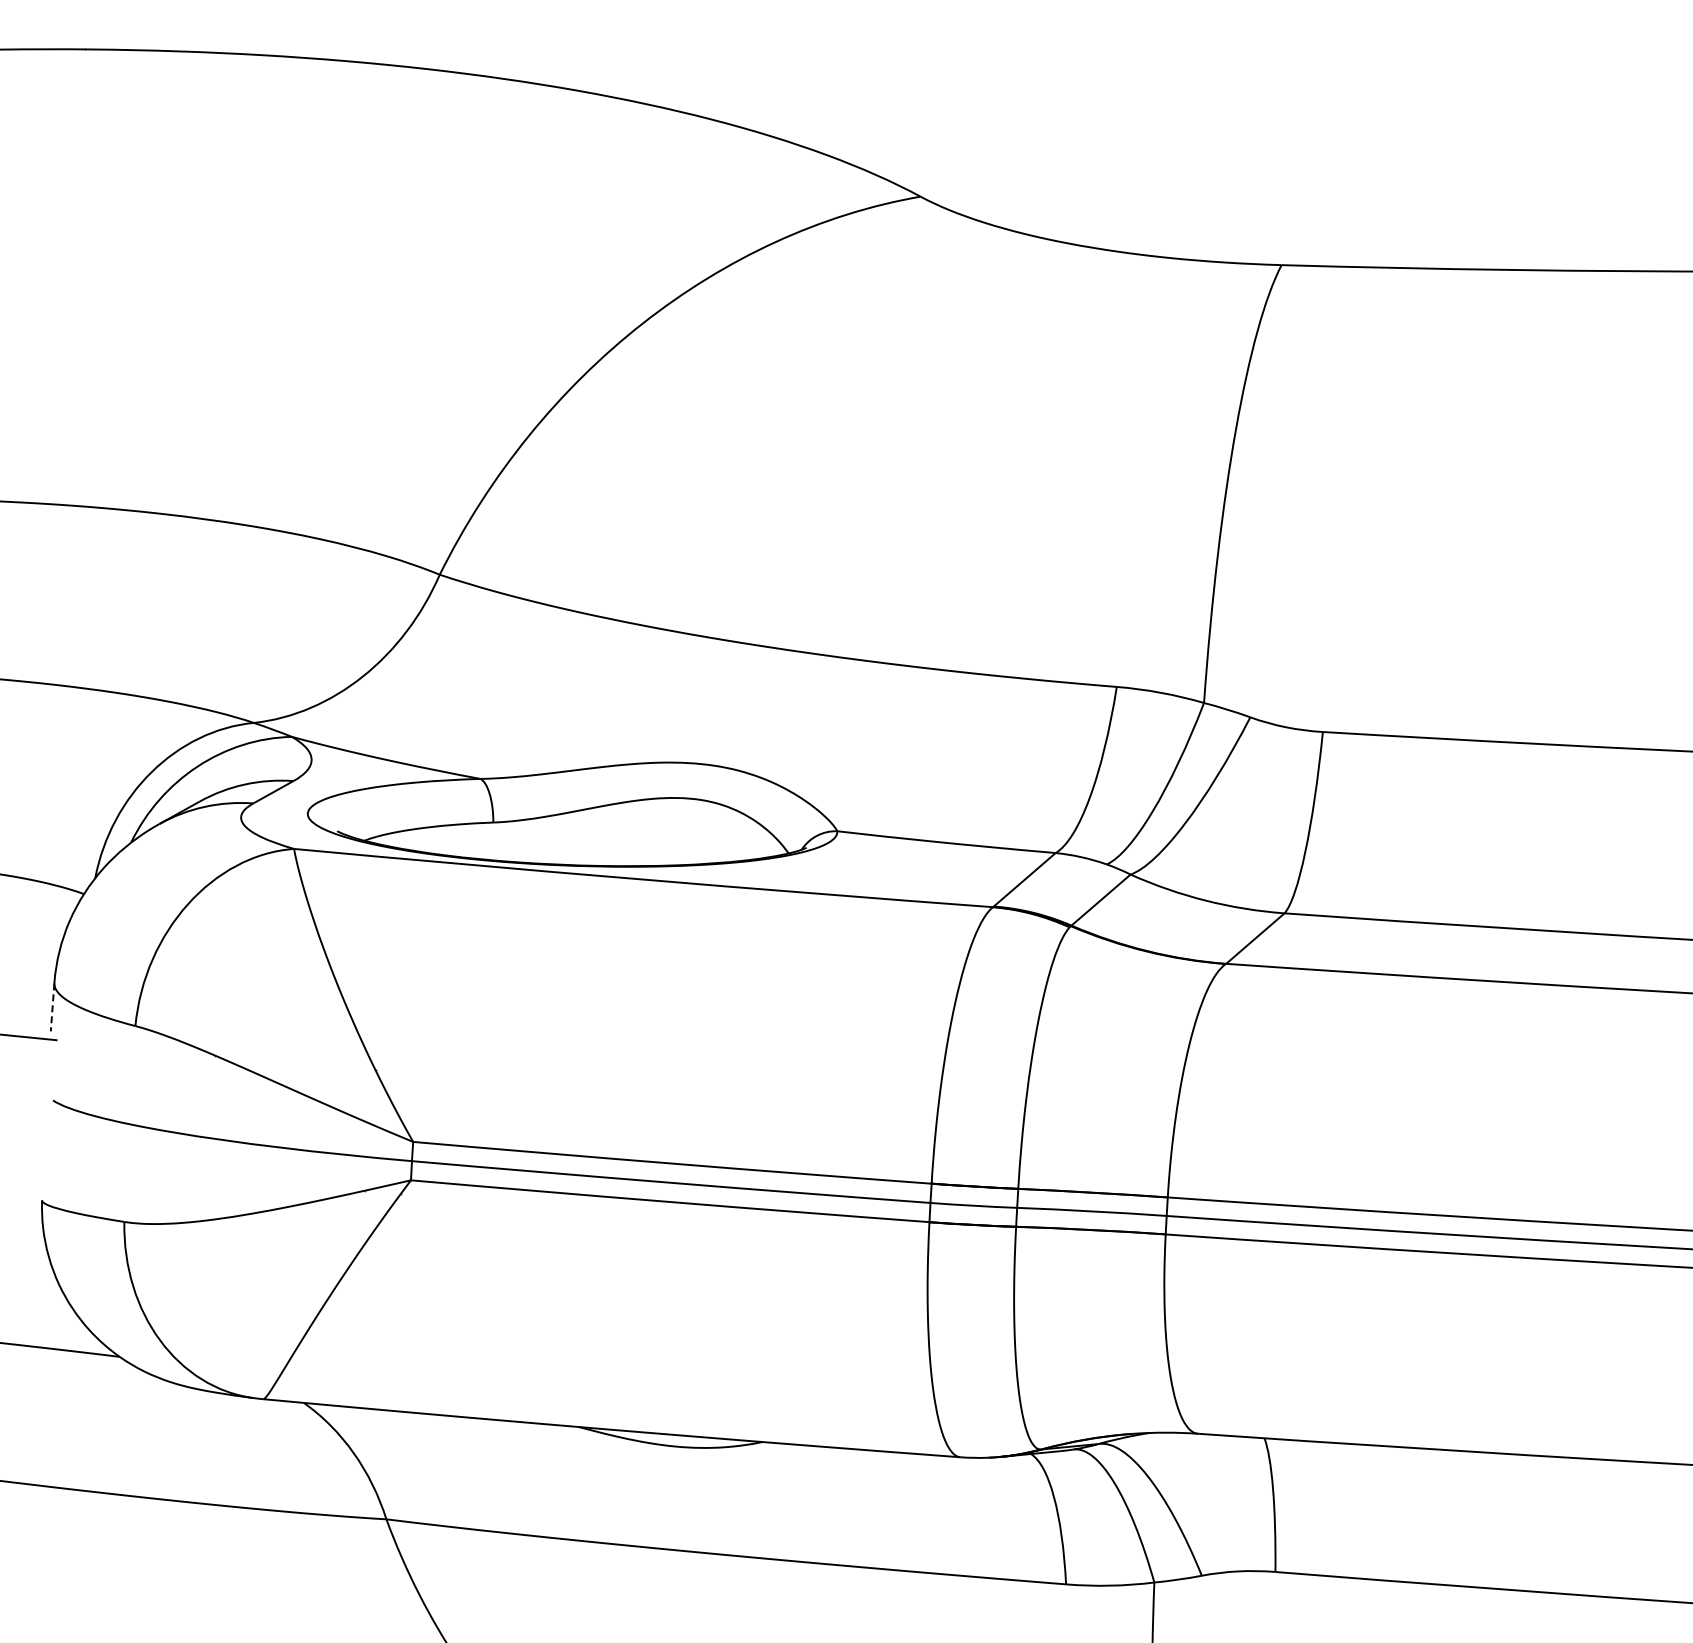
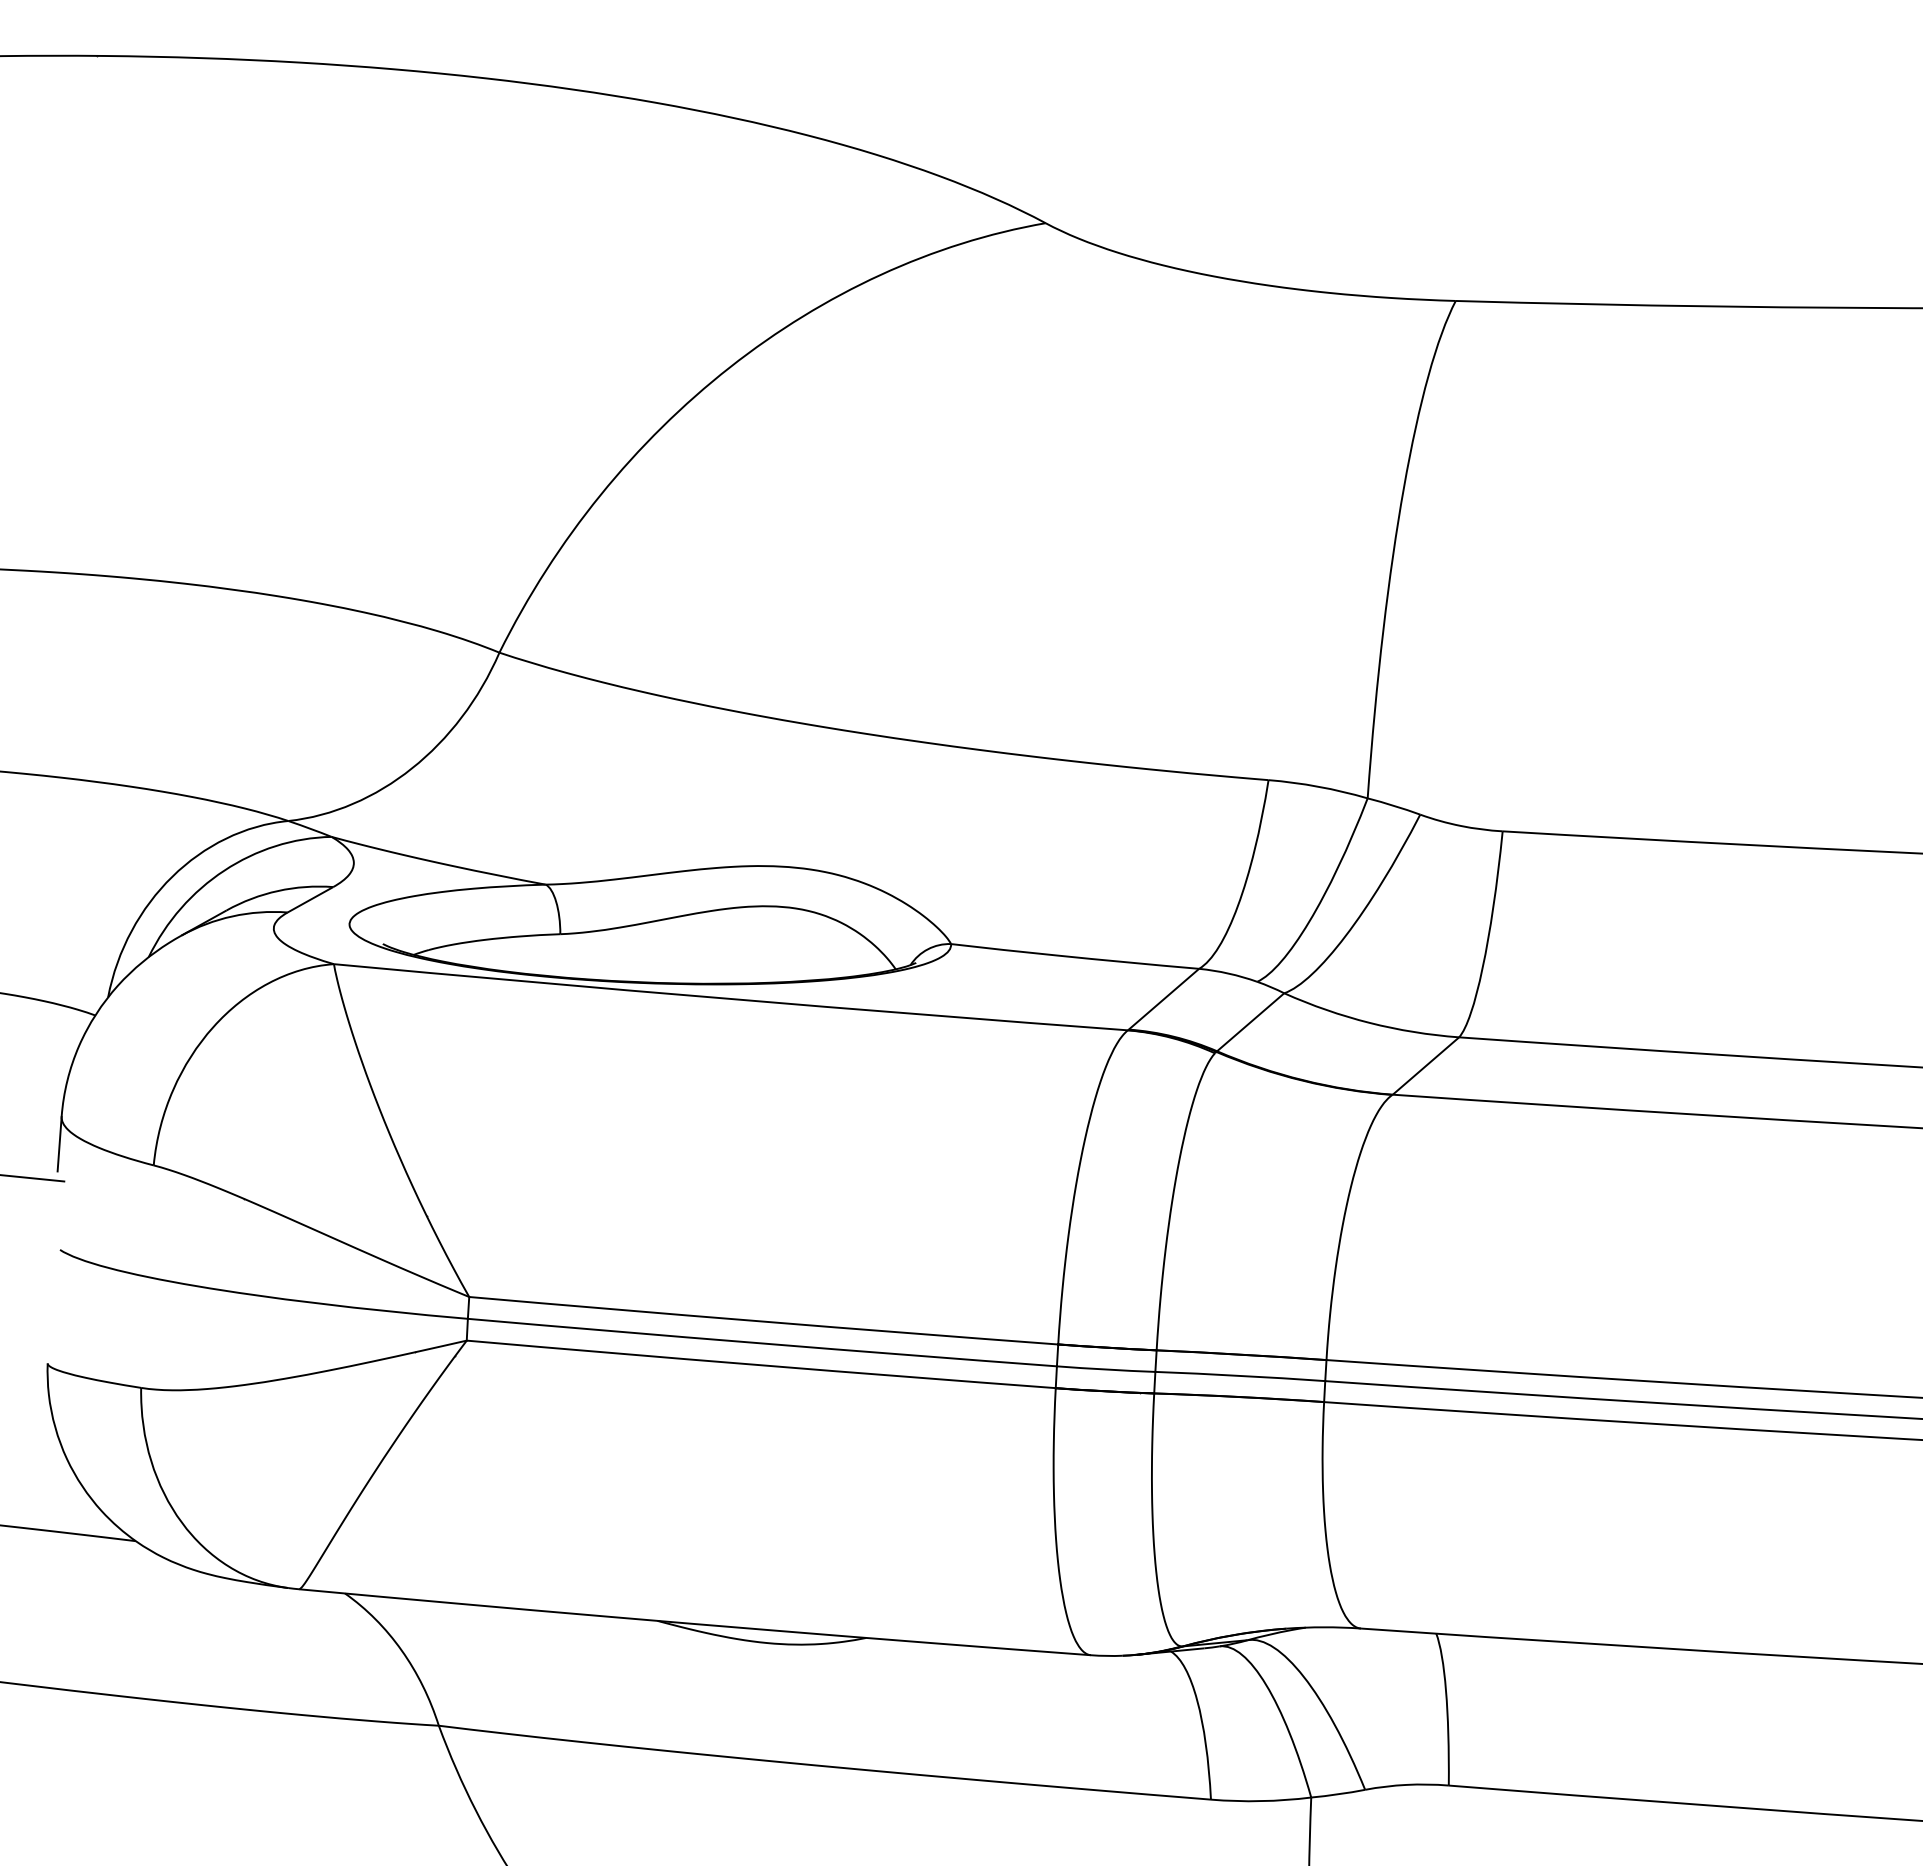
line: (52, 1007) -> (59, 1144), dashed -> solid

